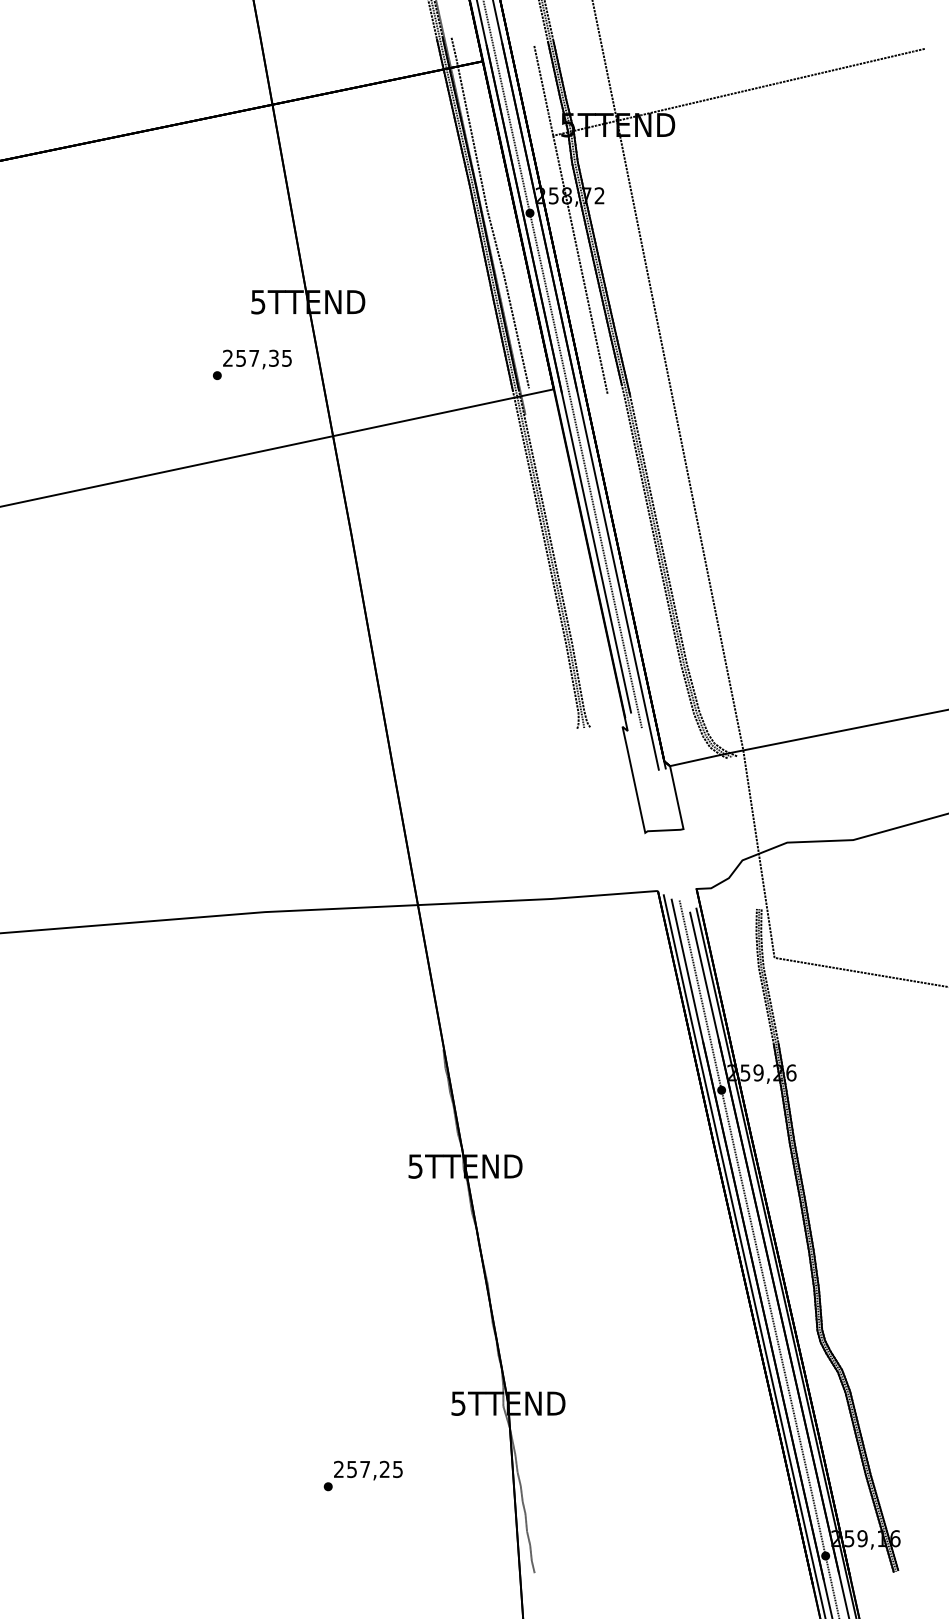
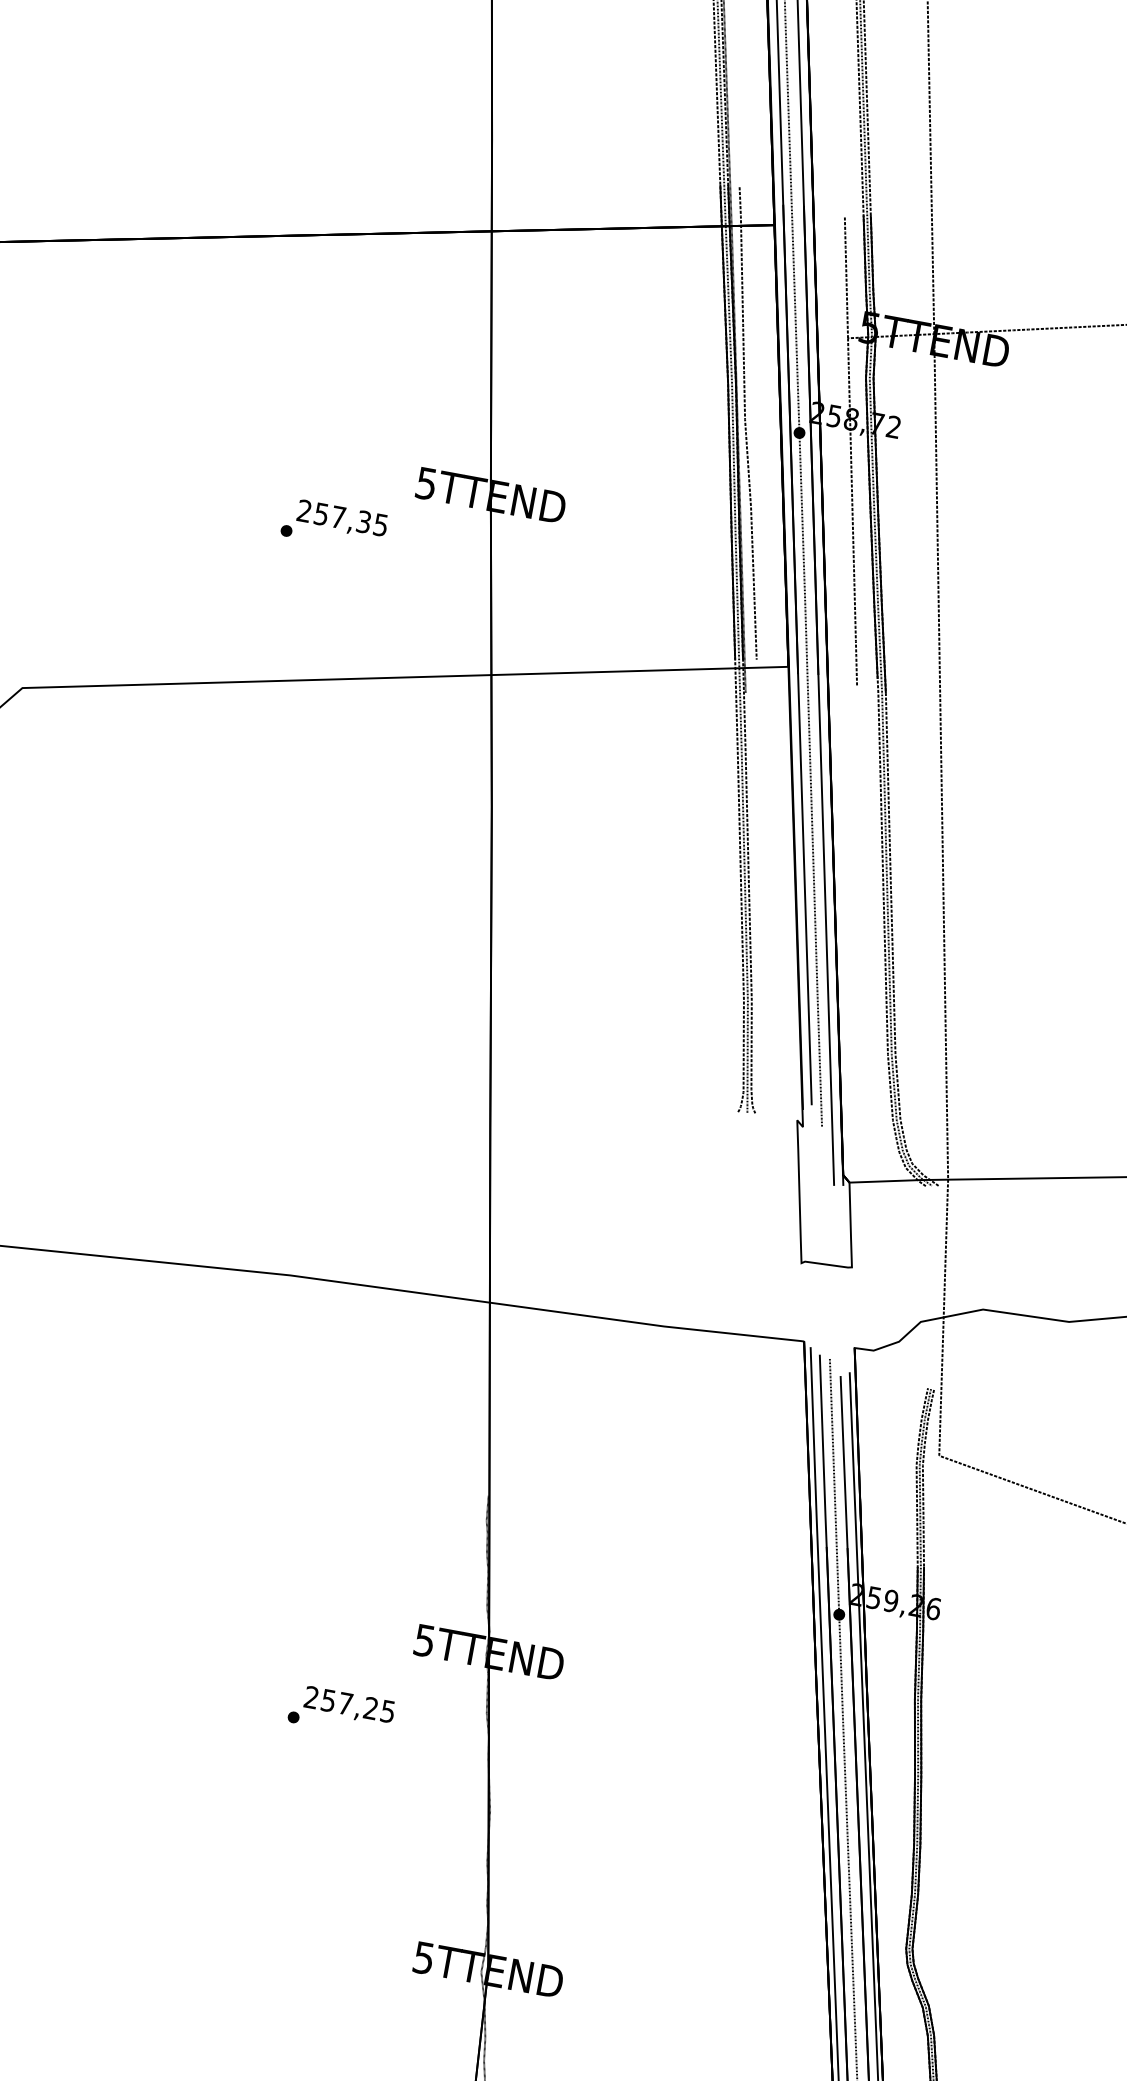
text: (252, 364) -> (334, 524), moved
text: (362, 1475) -> (340, 1710), moved

